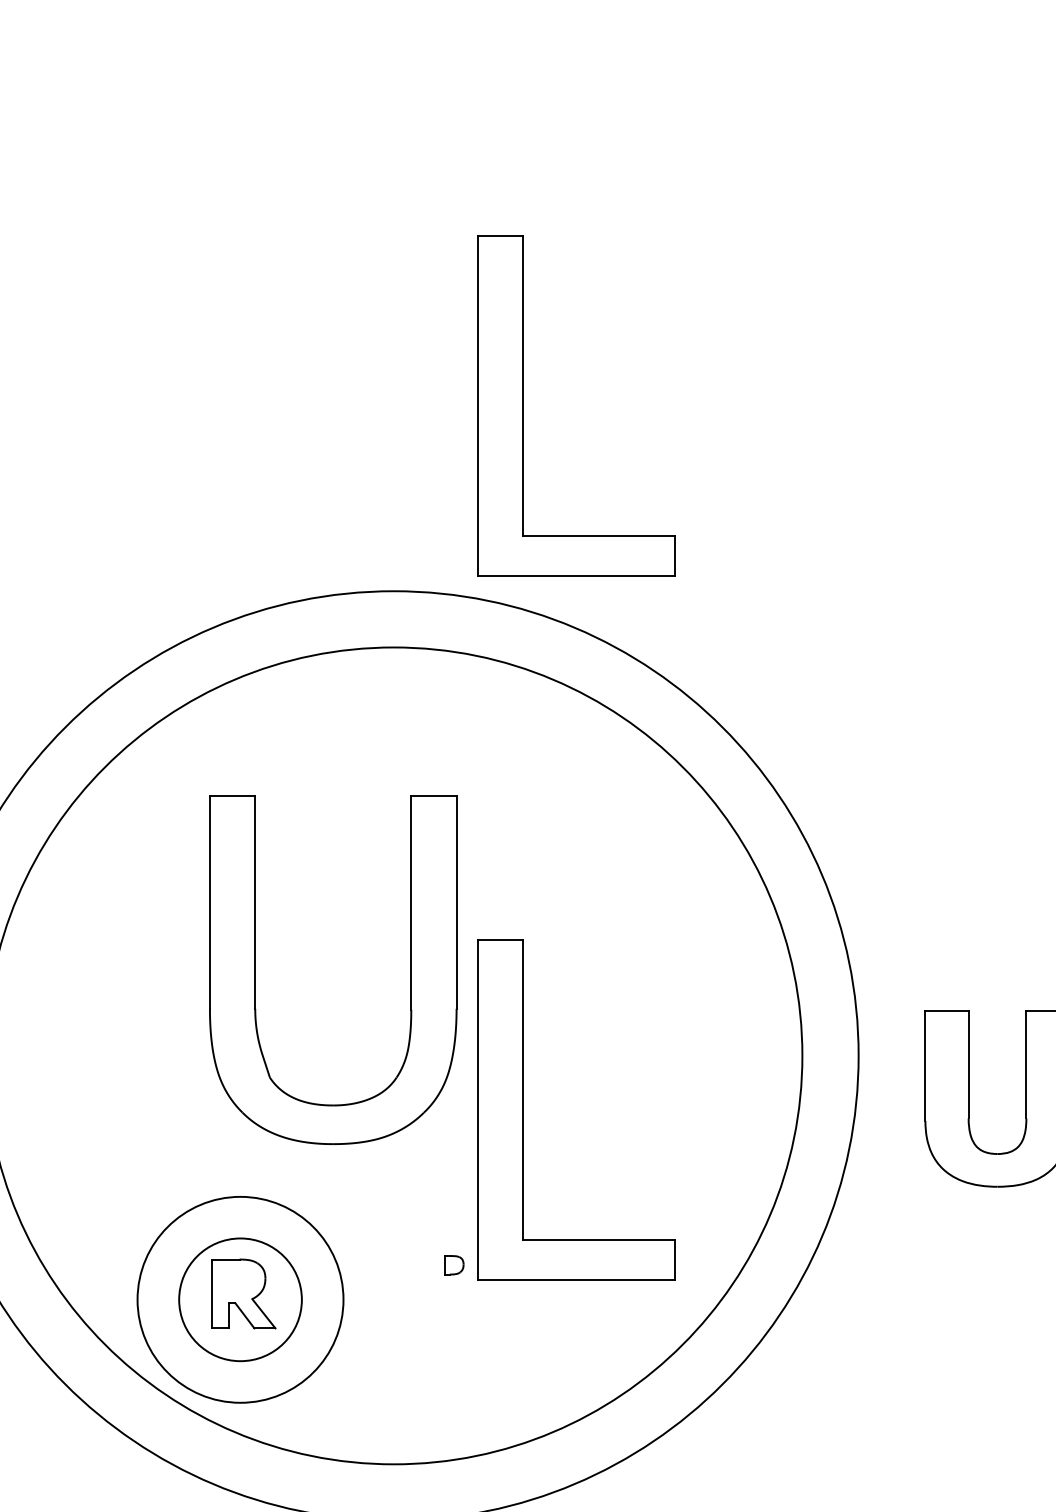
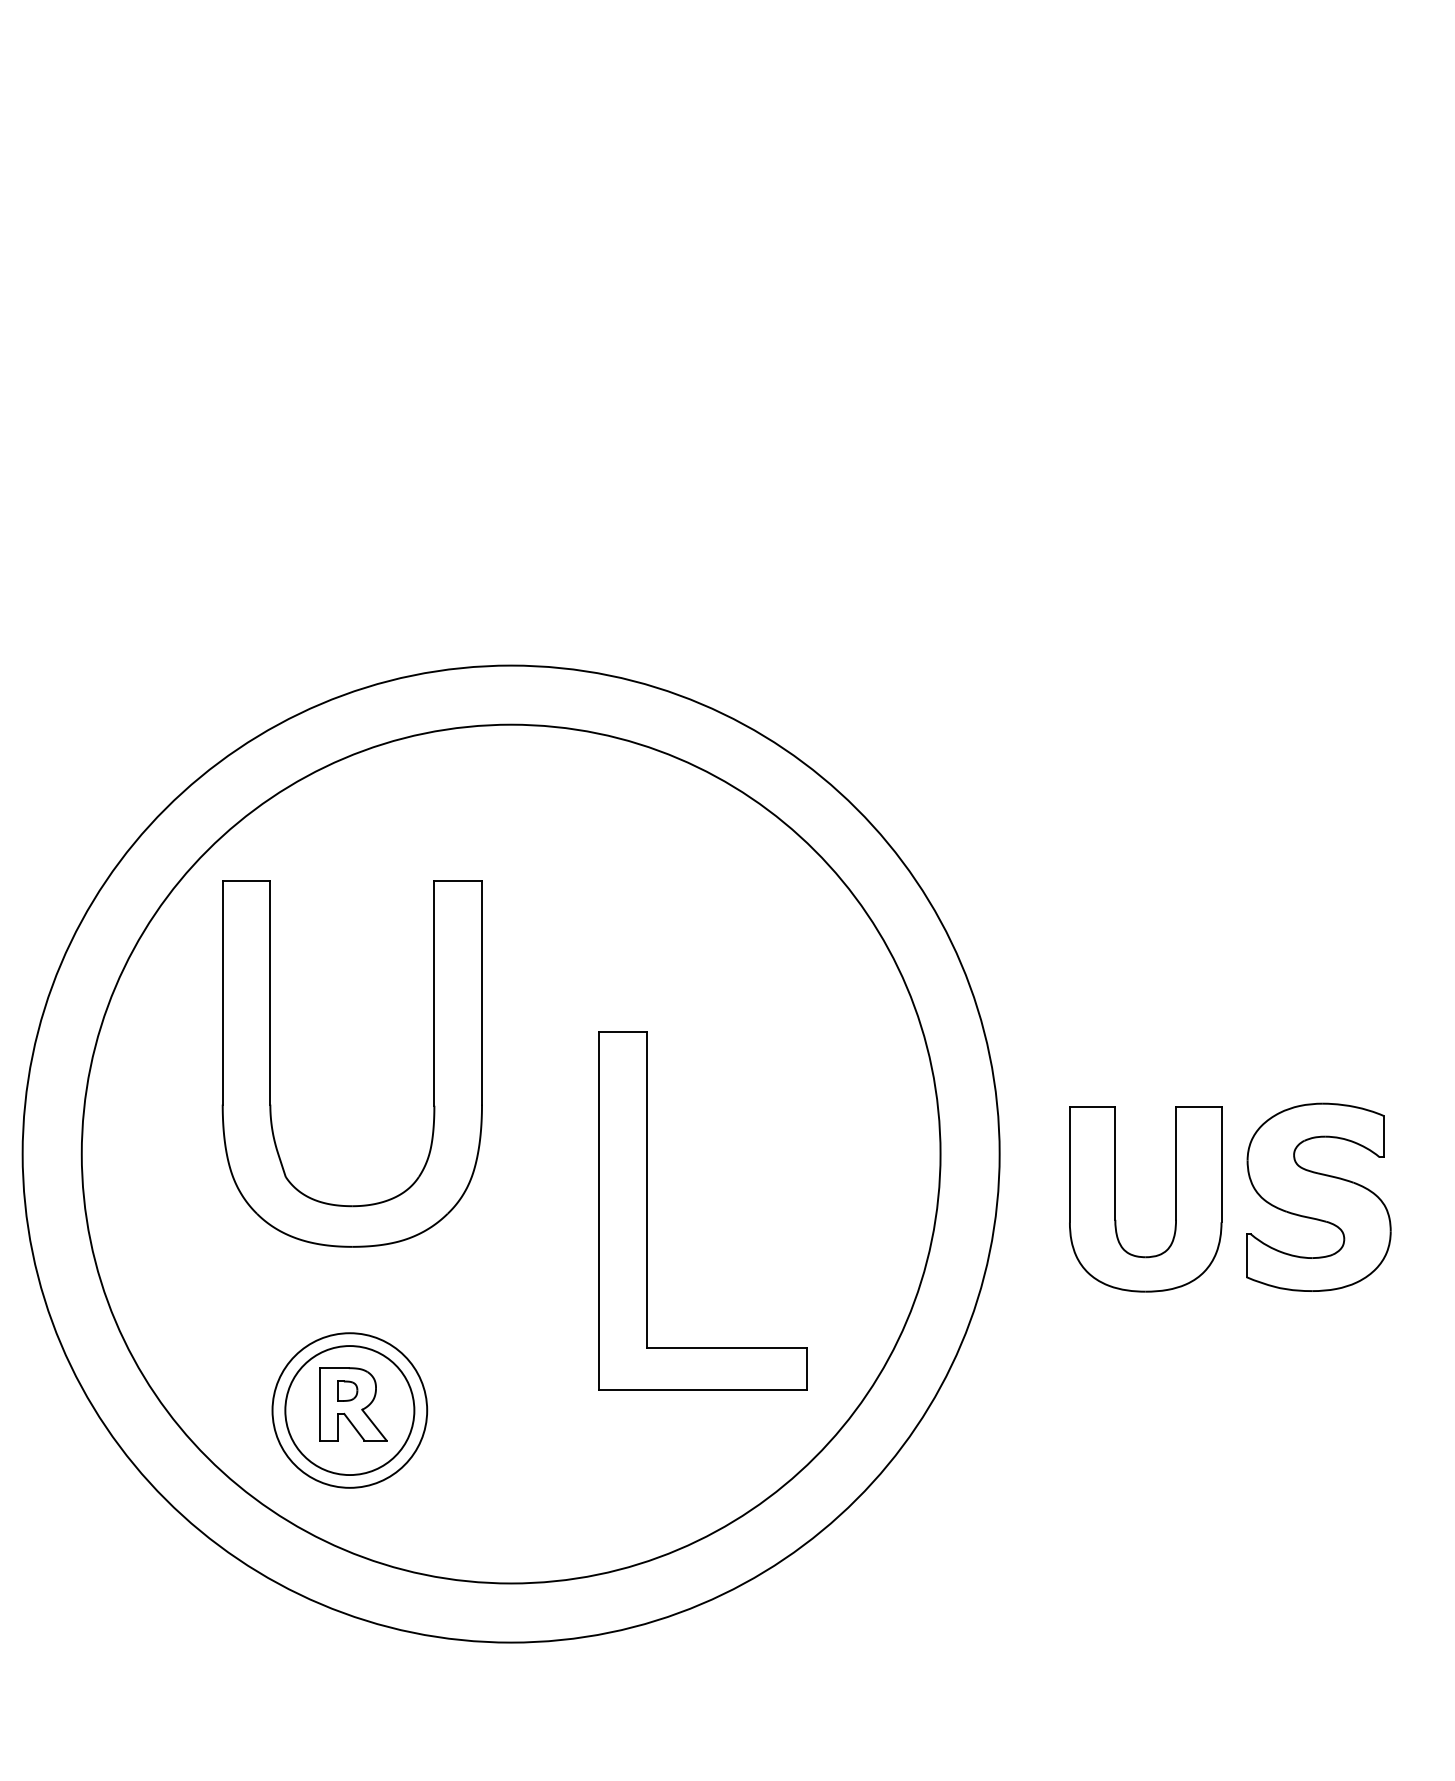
part: (523, 405) -> (647, 470), removed
part: (255, 969) -> (270, 1063), moved
part: (454, 1264) -> (347, 1390), moved
circle: (240, 1299) -> (349, 1410), size x0.71

